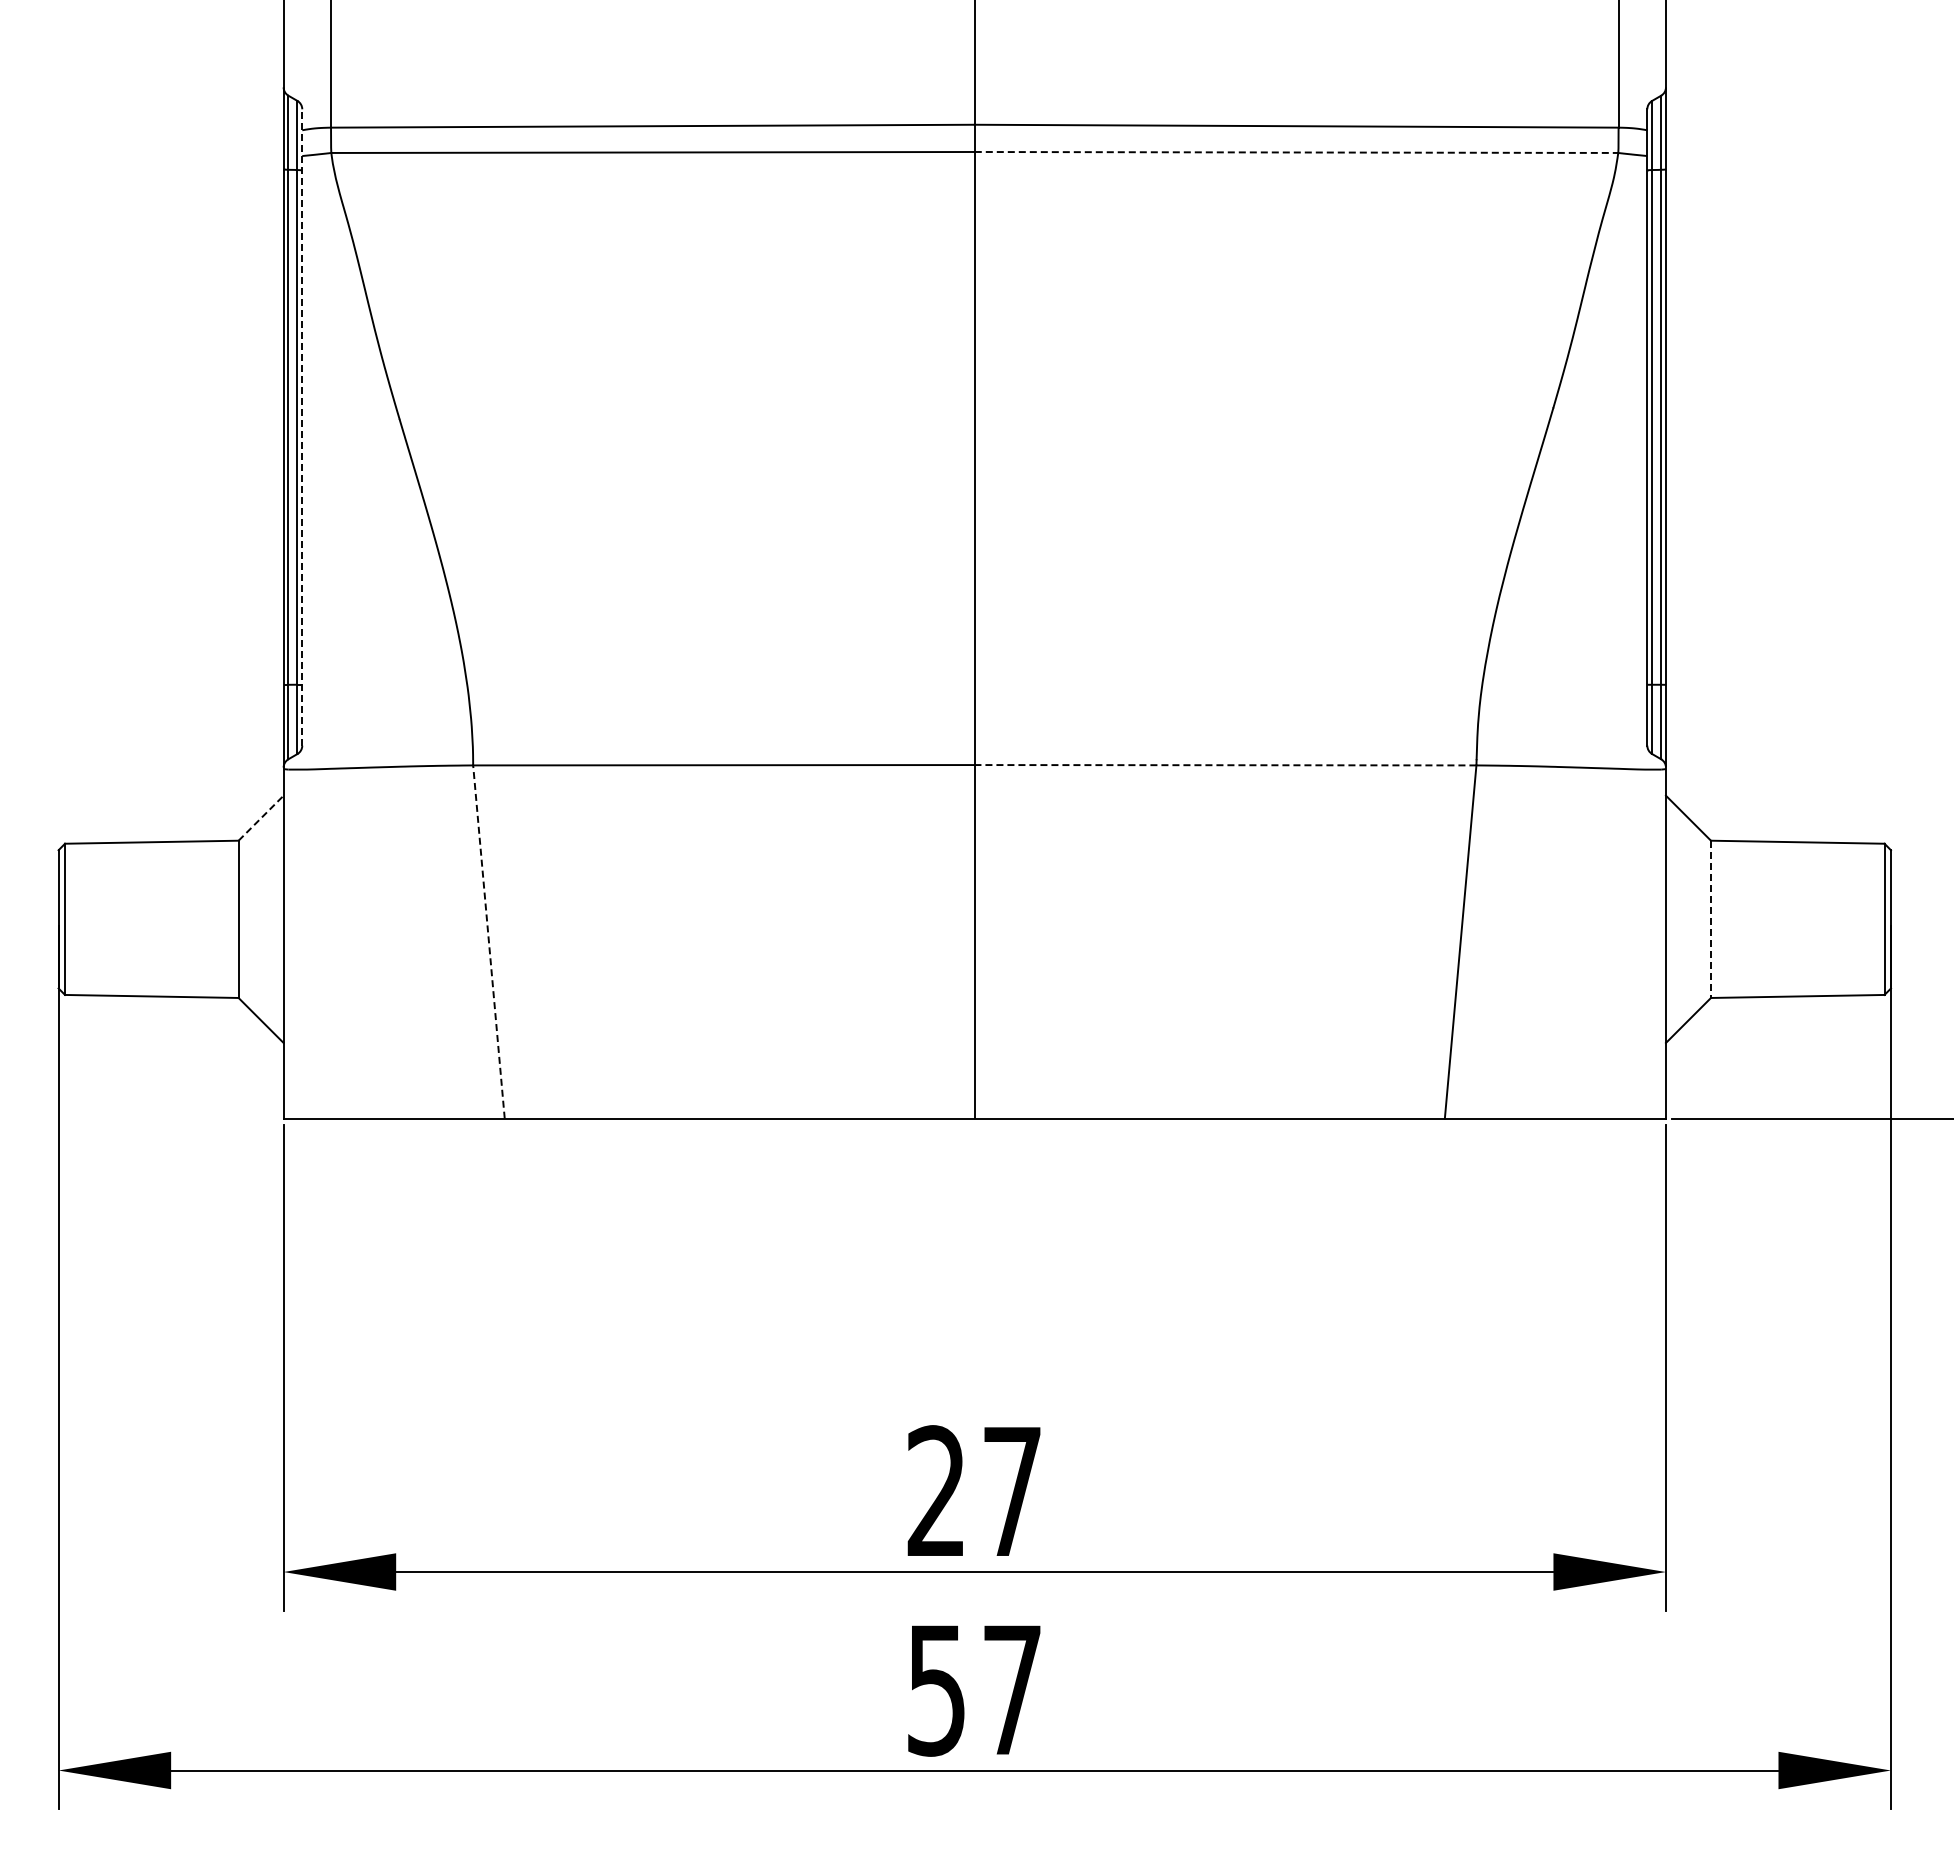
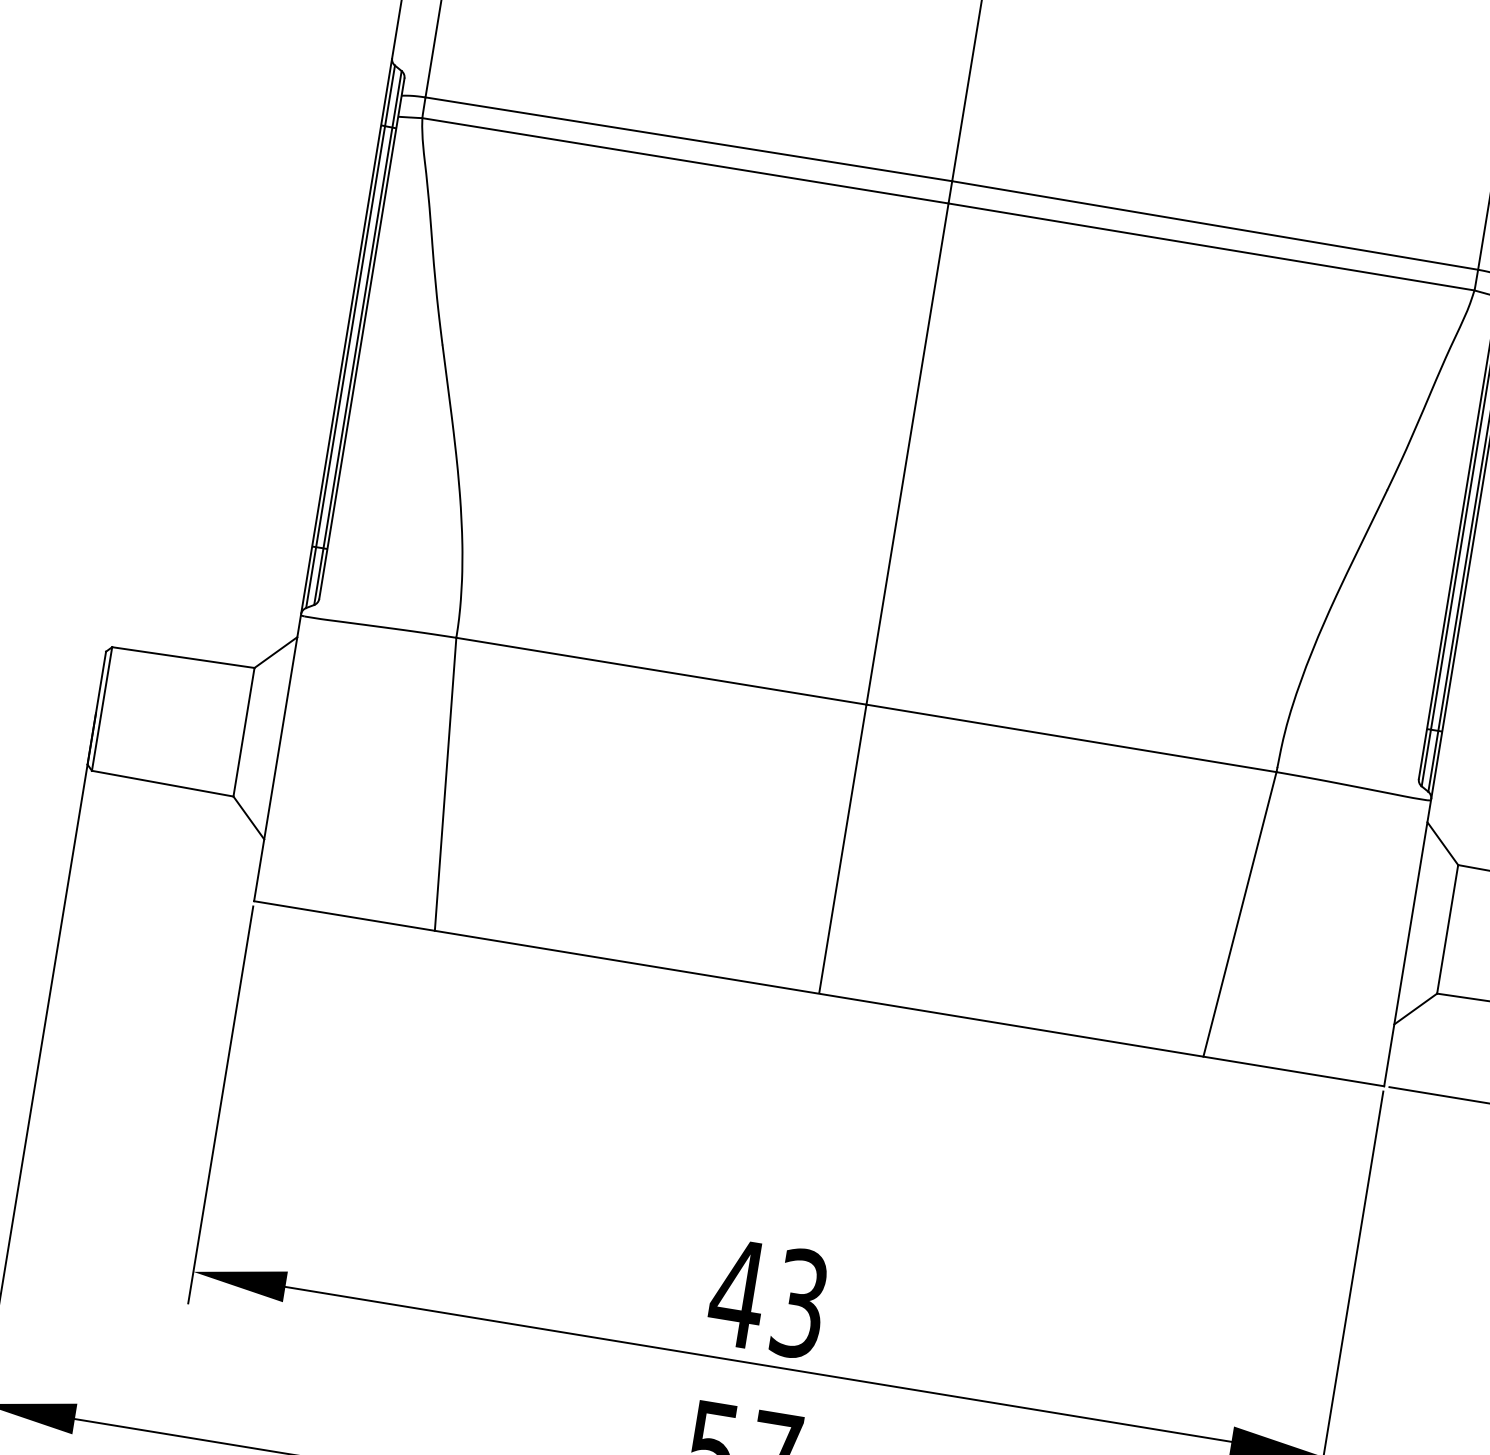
line: (1296, 152) -> (1211, 246), dashed -> solid
line: (302, 426) -> (362, 337), dashed -> solid
line: (1225, 765) -> (1071, 738), dashed -> solid
line: (261, 818) -> (276, 652), dashed -> solid
line: (1710, 919) -> (1447, 929), dashed -> solid
line: (488, 941) -> (445, 783), dashed -> solid
text: (972, 1491) -> (767, 1298), 27 -> 43

